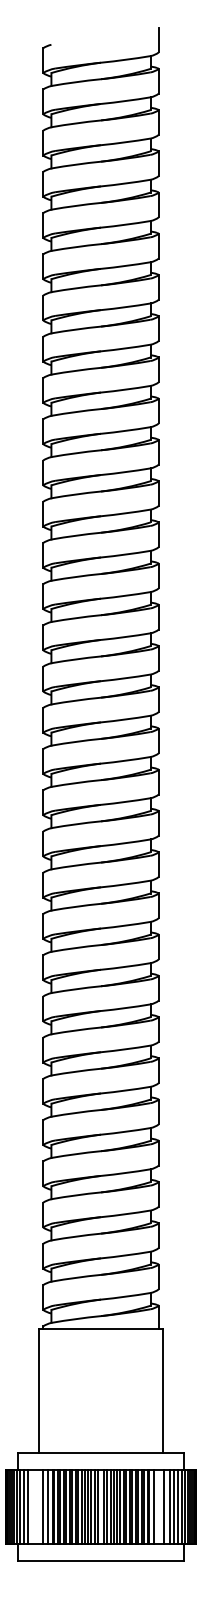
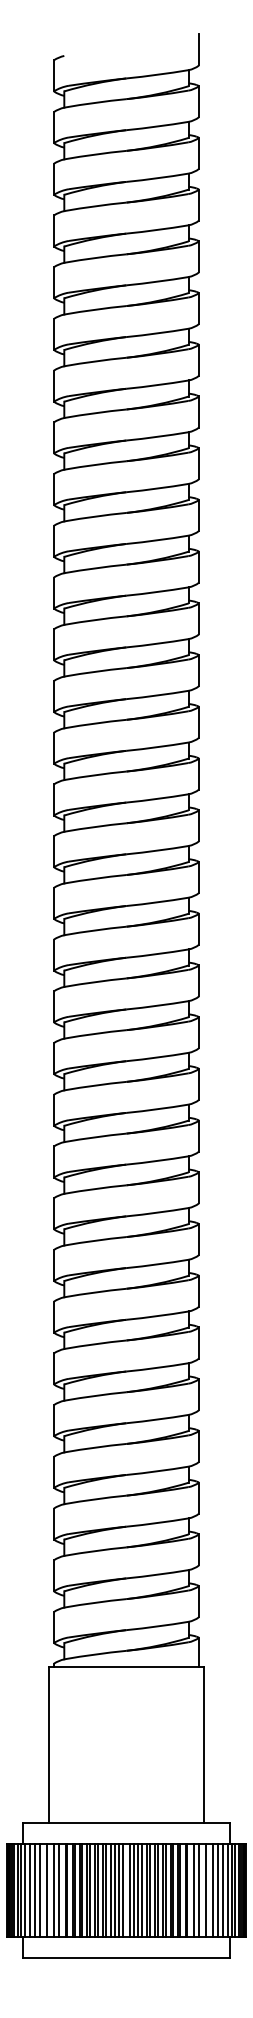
line: (32, 1506) -> (40, 1889), added
line: (37, 1506) -> (46, 1889), added
line: (159, 1506) -> (199, 1889), added

